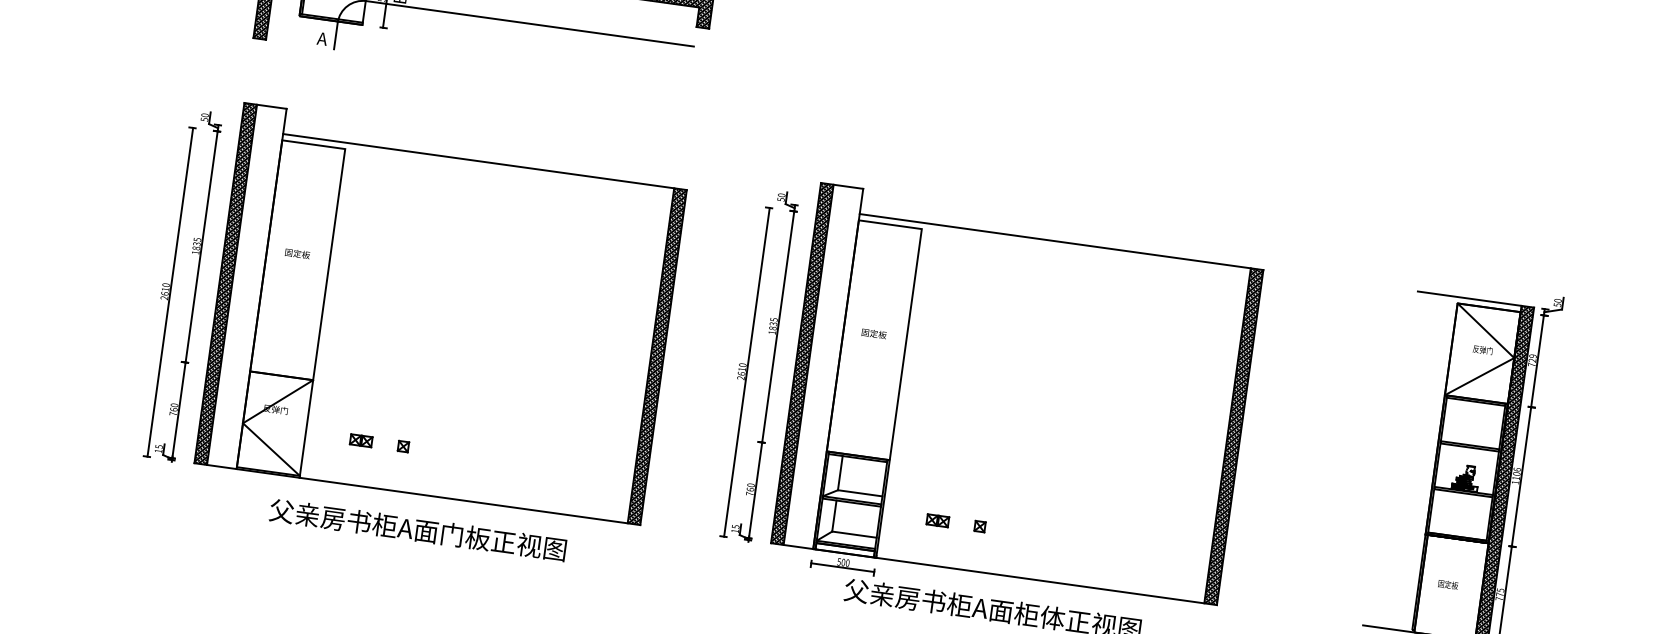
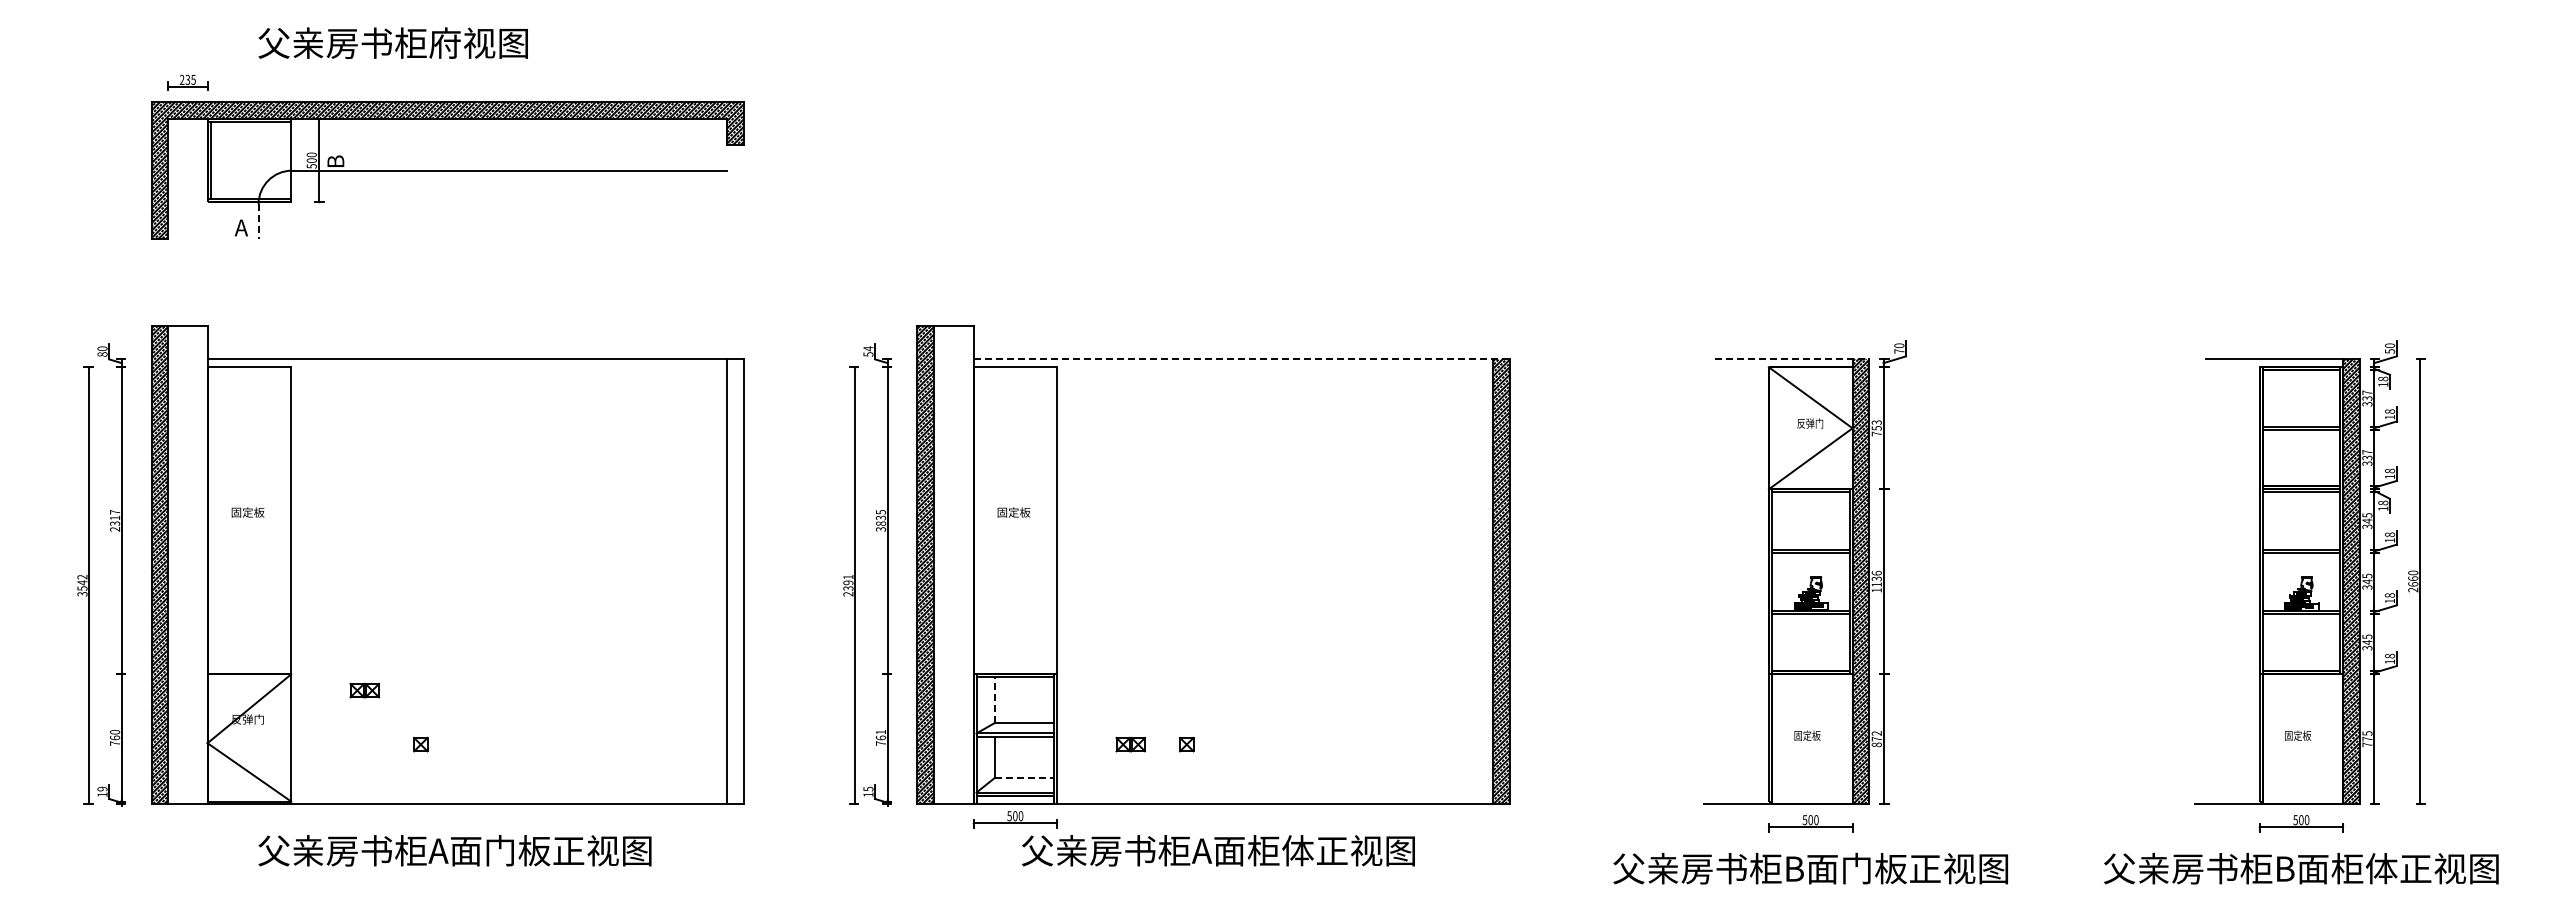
line: (335, 35) -> (258, 221), solid -> dashed
text: (204, 119) -> (102, 354), 50 -> 80
text: (781, 195) -> (868, 348), 50 -> 54
line: (1062, 241) -> (1242, 358), solid -> dashed
text: (196, 246) -> (115, 520), 1835 -> 2317
text: (165, 291) -> (82, 585), 2610 -> 3542
line: (1476, 299) -> (1792, 358), solid -> dashed
text: (1557, 305) -> (1899, 351), 50 -> 70
text: (771, 332) -> (880, 529), 1835 -> 3835
hatch: (657, 356) -> (735, 581), removed
text: (1532, 358) -> (1876, 425), 729 -> 753
text: (742, 369) -> (848, 582), 2610 -> 2391
part: (361, 440) -> (364, 690), moved
text: (159, 446) -> (102, 788), 15 -> 19
line: (840, 473) -> (995, 700), solid -> dashed
text: (1516, 473) -> (1876, 578), 1106 -> 1136
text: (750, 485) -> (880, 732), 760 -> 761
line: (854, 534) -> (1024, 777), solid -> dashed
text: (1499, 594) -> (1876, 739), 775 -> 872

